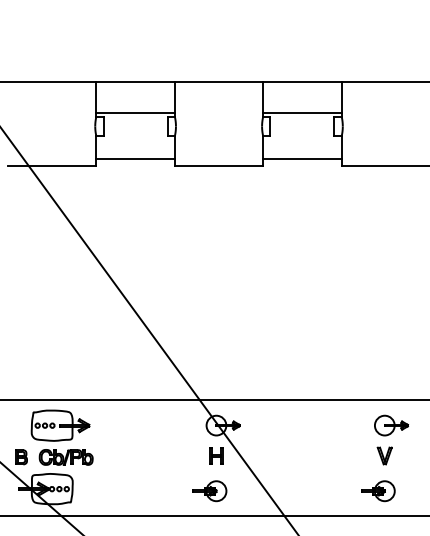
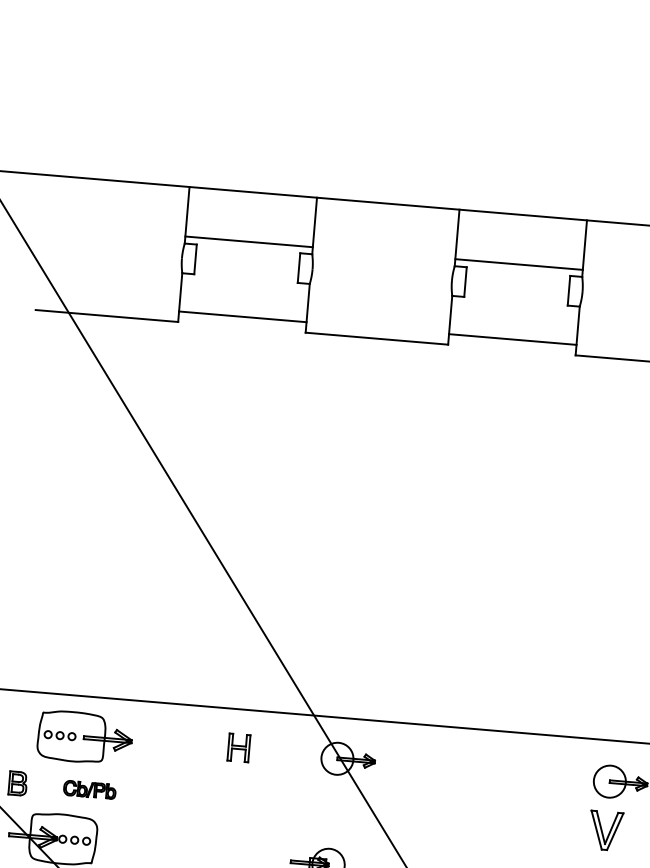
part: (216, 455) -> (239, 747), moved
part: (384, 455) -> (605, 830), size x1.4
part: (65, 457) -> (88, 789), size x0.6

